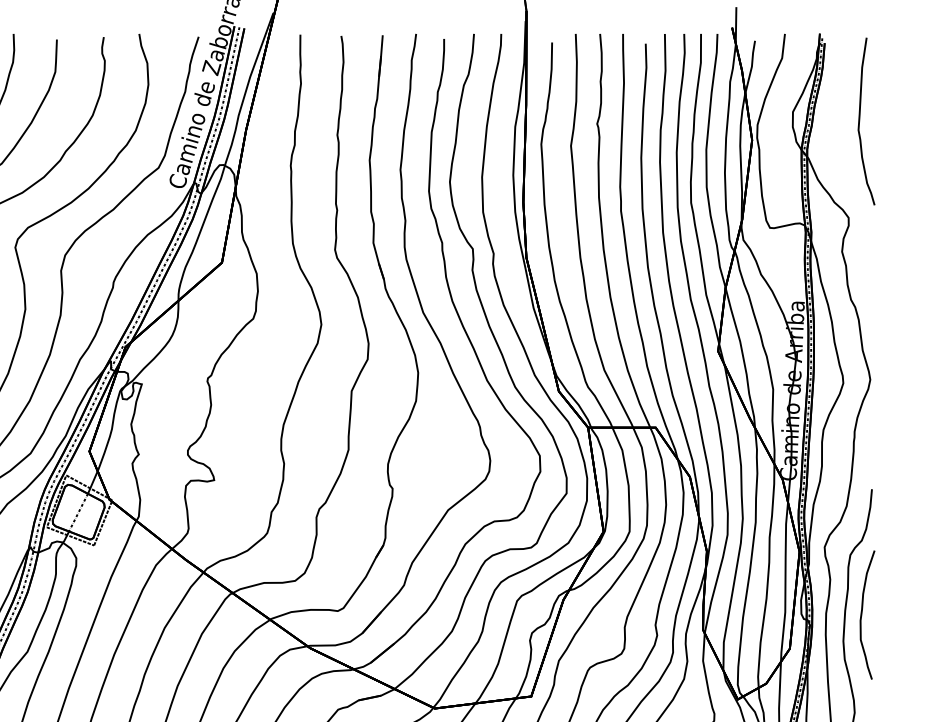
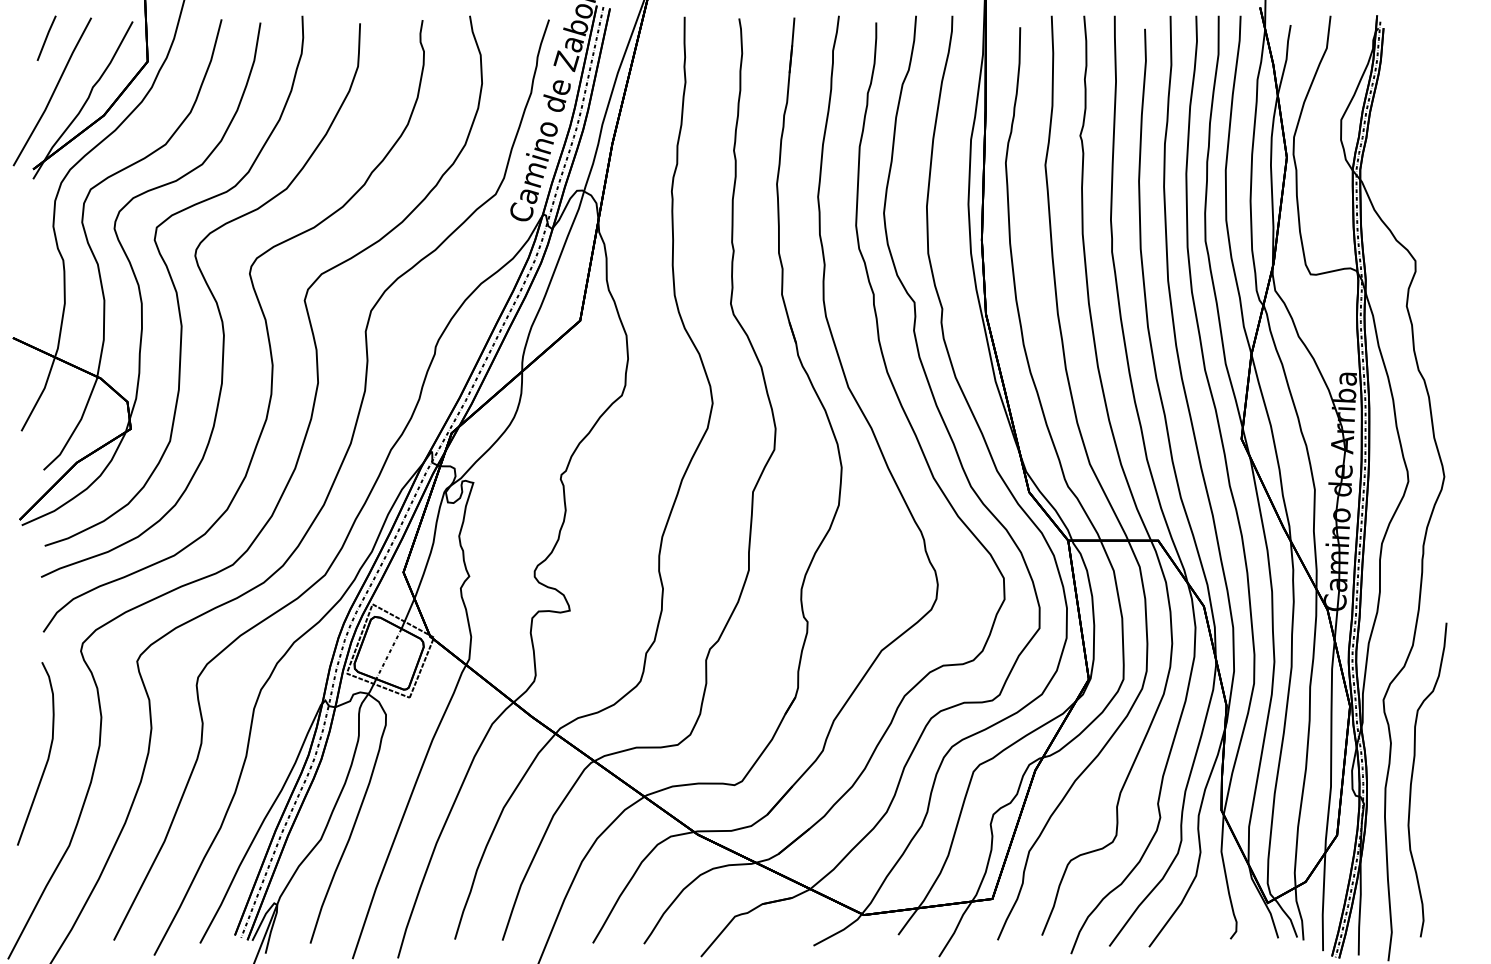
curve: (859, 121) -> (1430, 132), removed
curve: (862, 615) -> (1433, 790), removed

